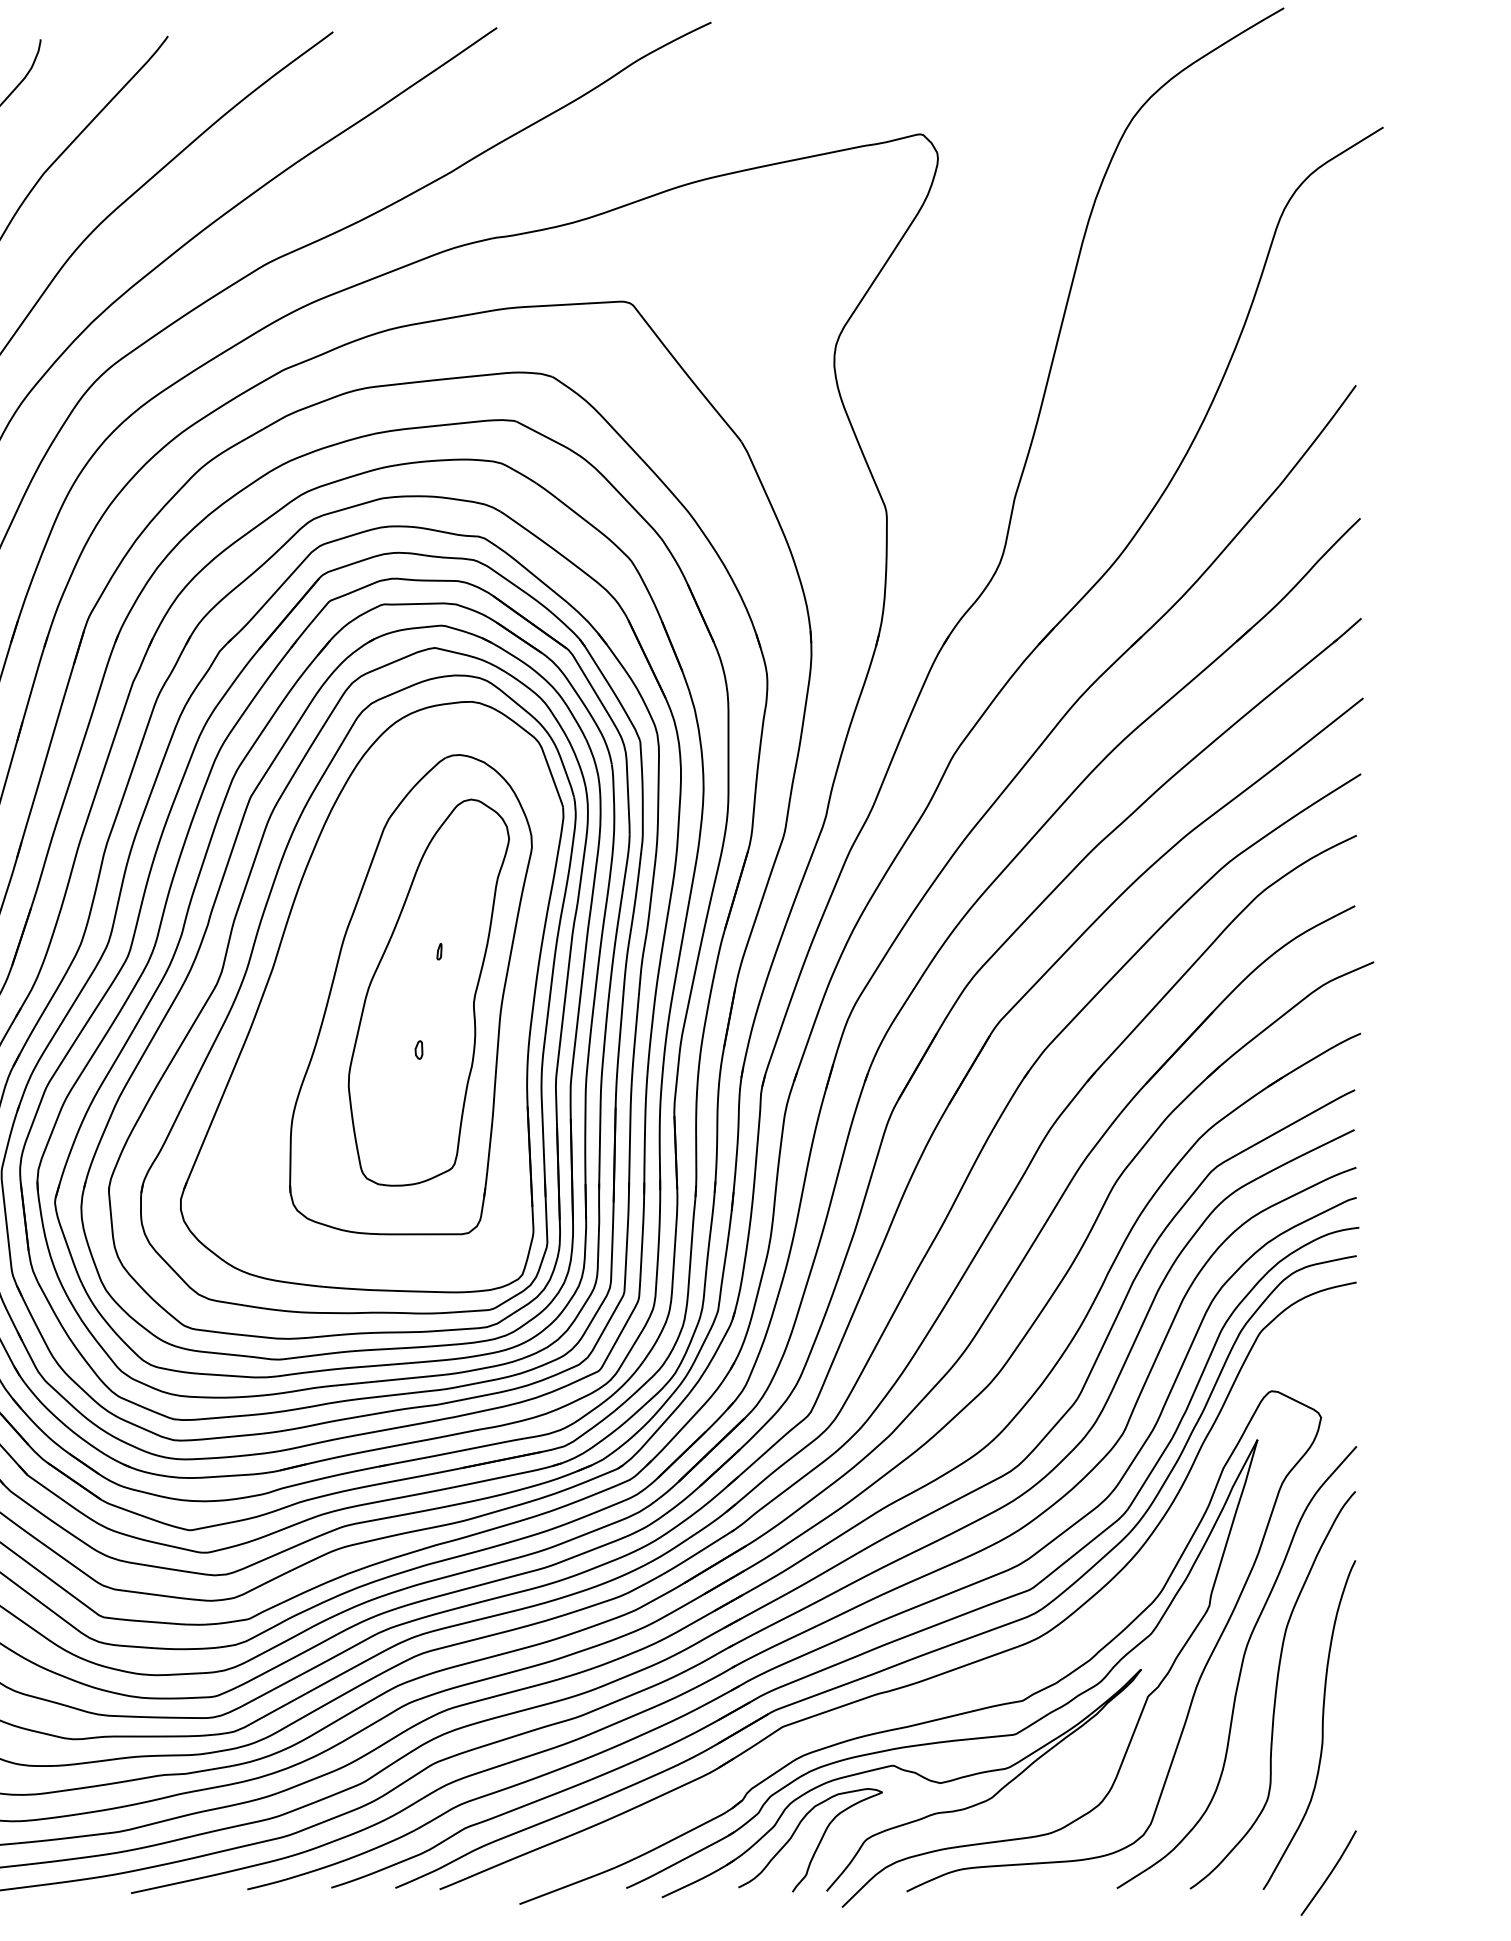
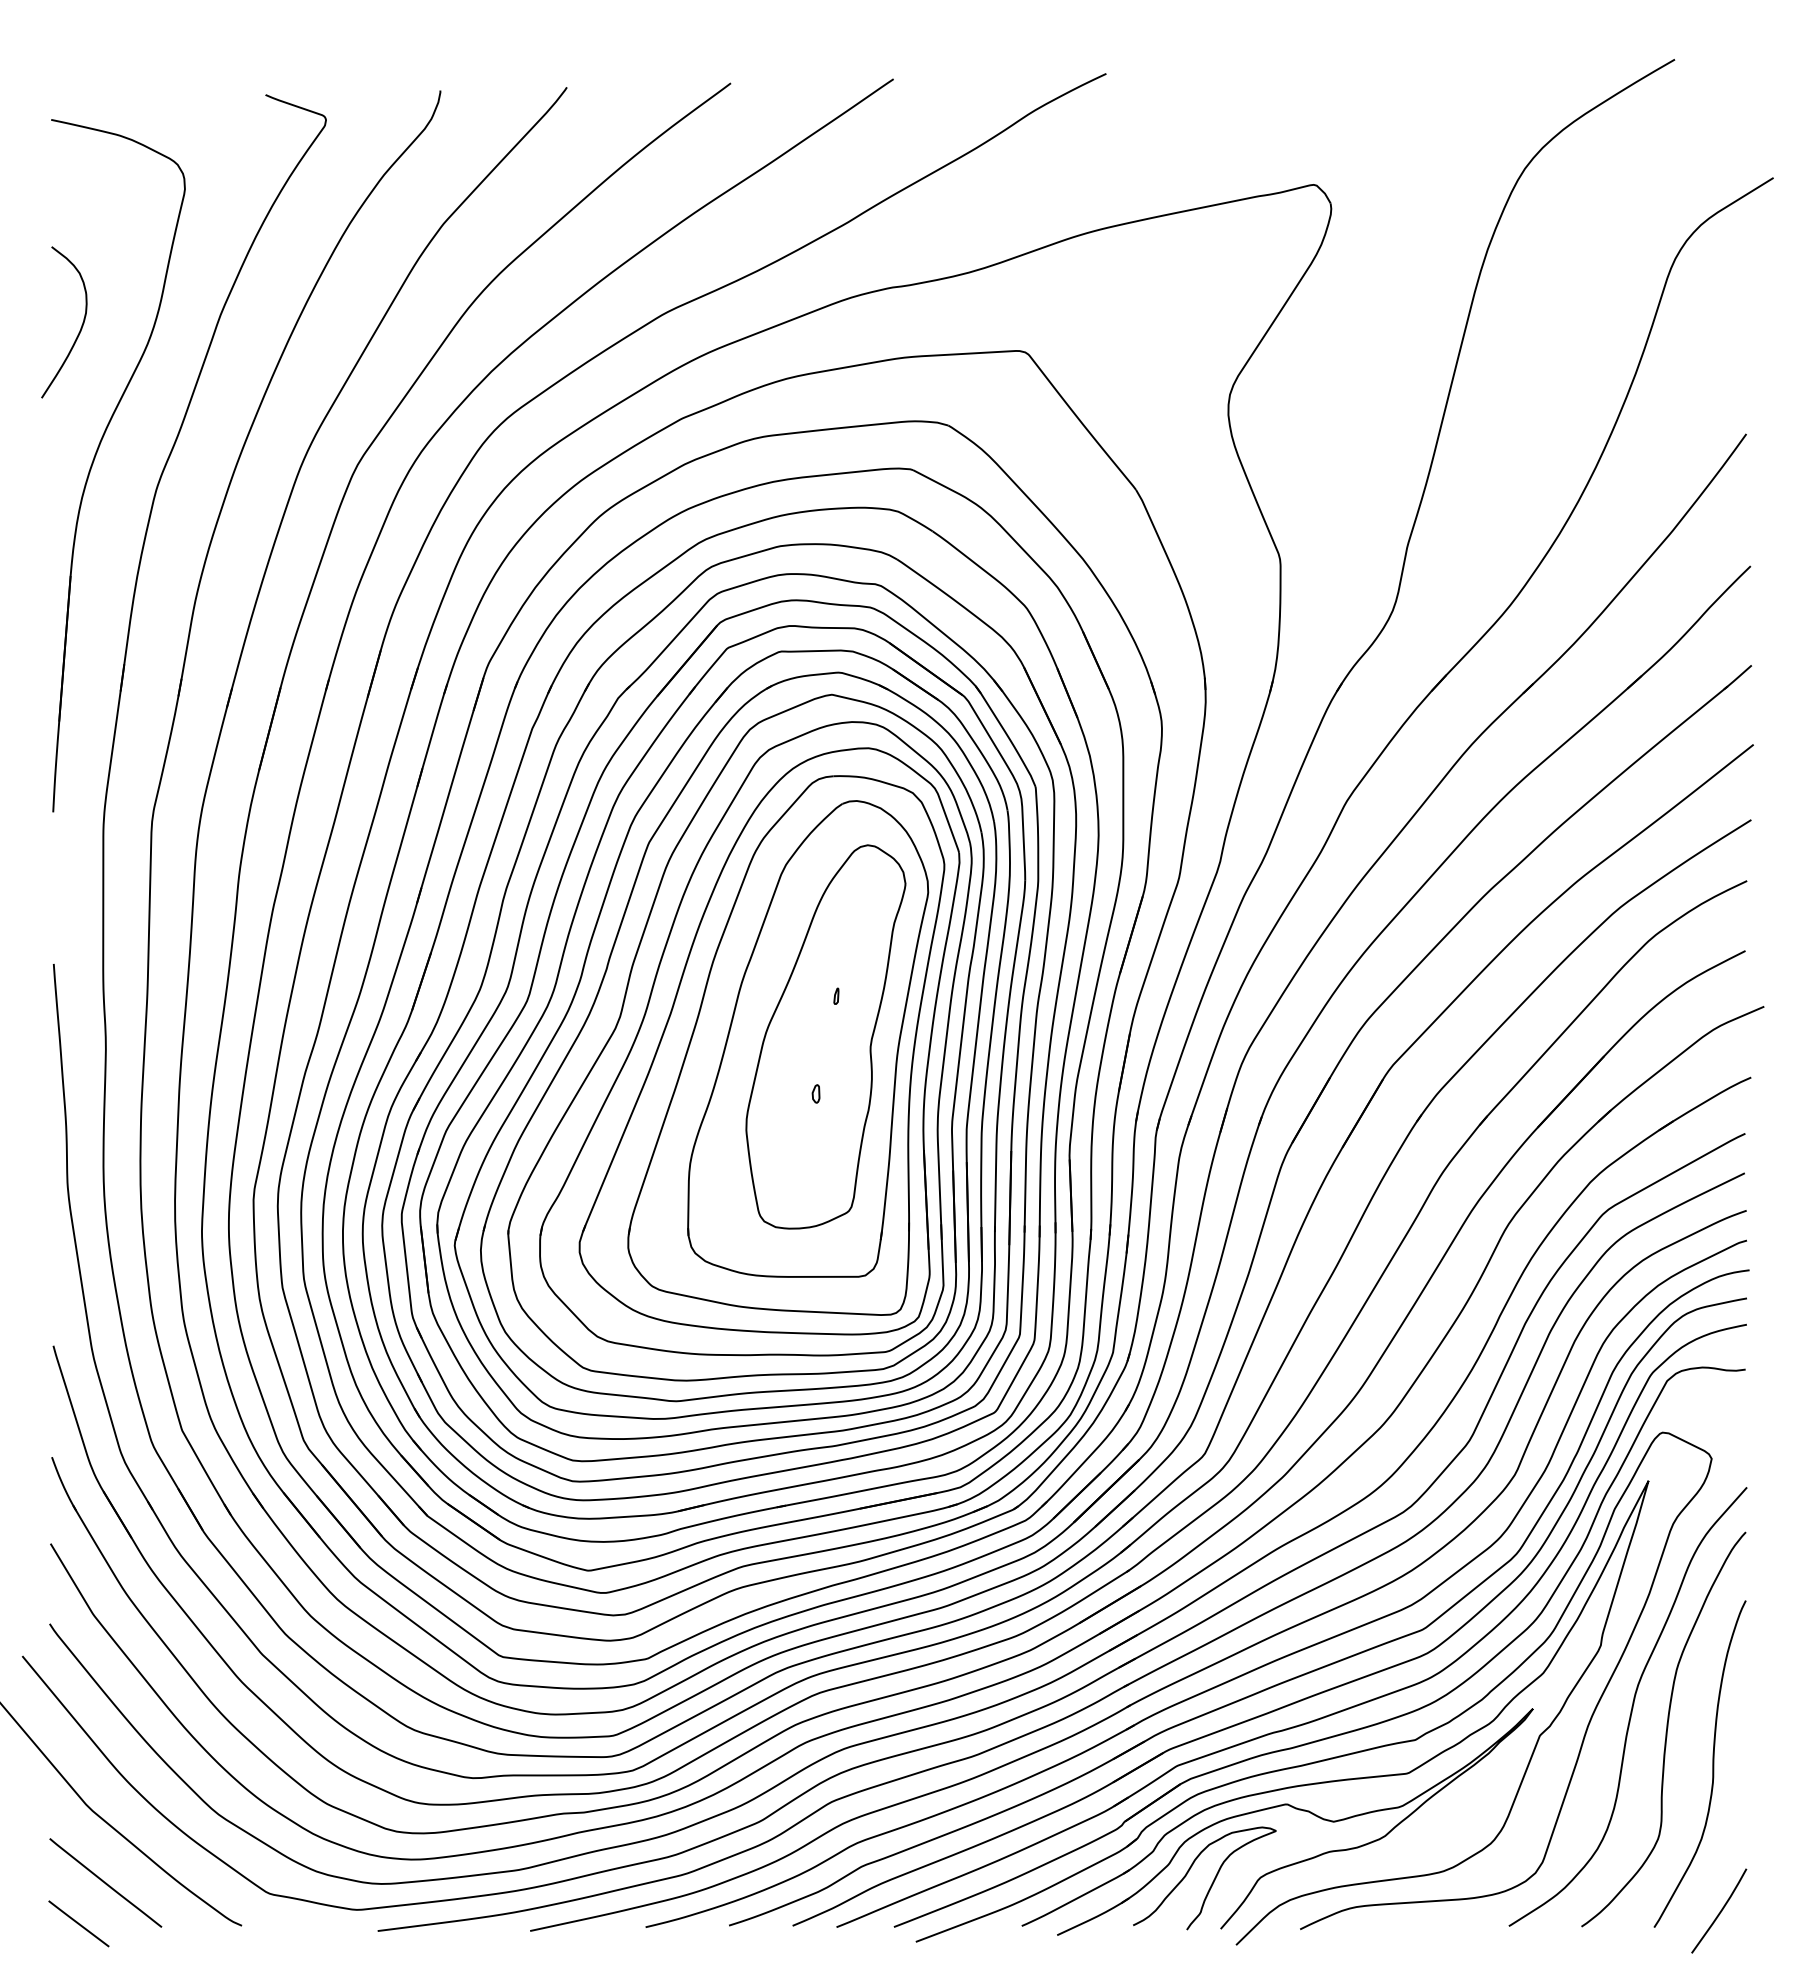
part: (389, 1001) -> (786, 1045), added
part: (946, 1694) -> (1339, 1733), added

